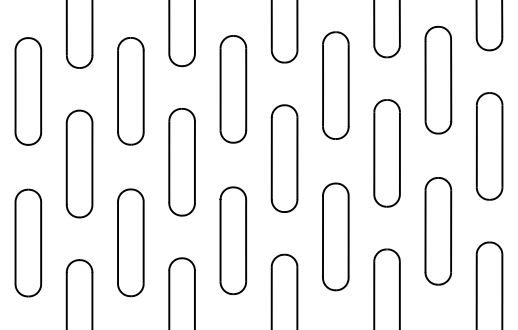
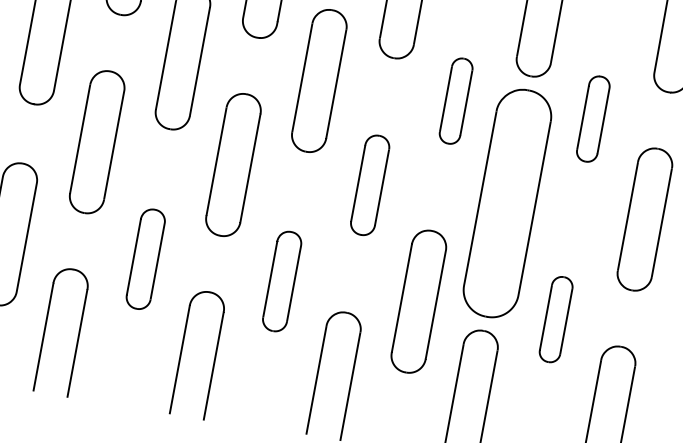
part: (438, 79) -> (593, 118), size x0.6
part: (335, 85) -> (455, 100), size x0.6
part: (386, 153) -> (506, 203), size x1.6
part: (284, 158) -> (370, 185), size x0.7
part: (438, 231) -> (556, 319), size x0.6
part: (233, 240) -> (282, 281), size x0.7
part: (130, 242) -> (145, 258), size x0.7

